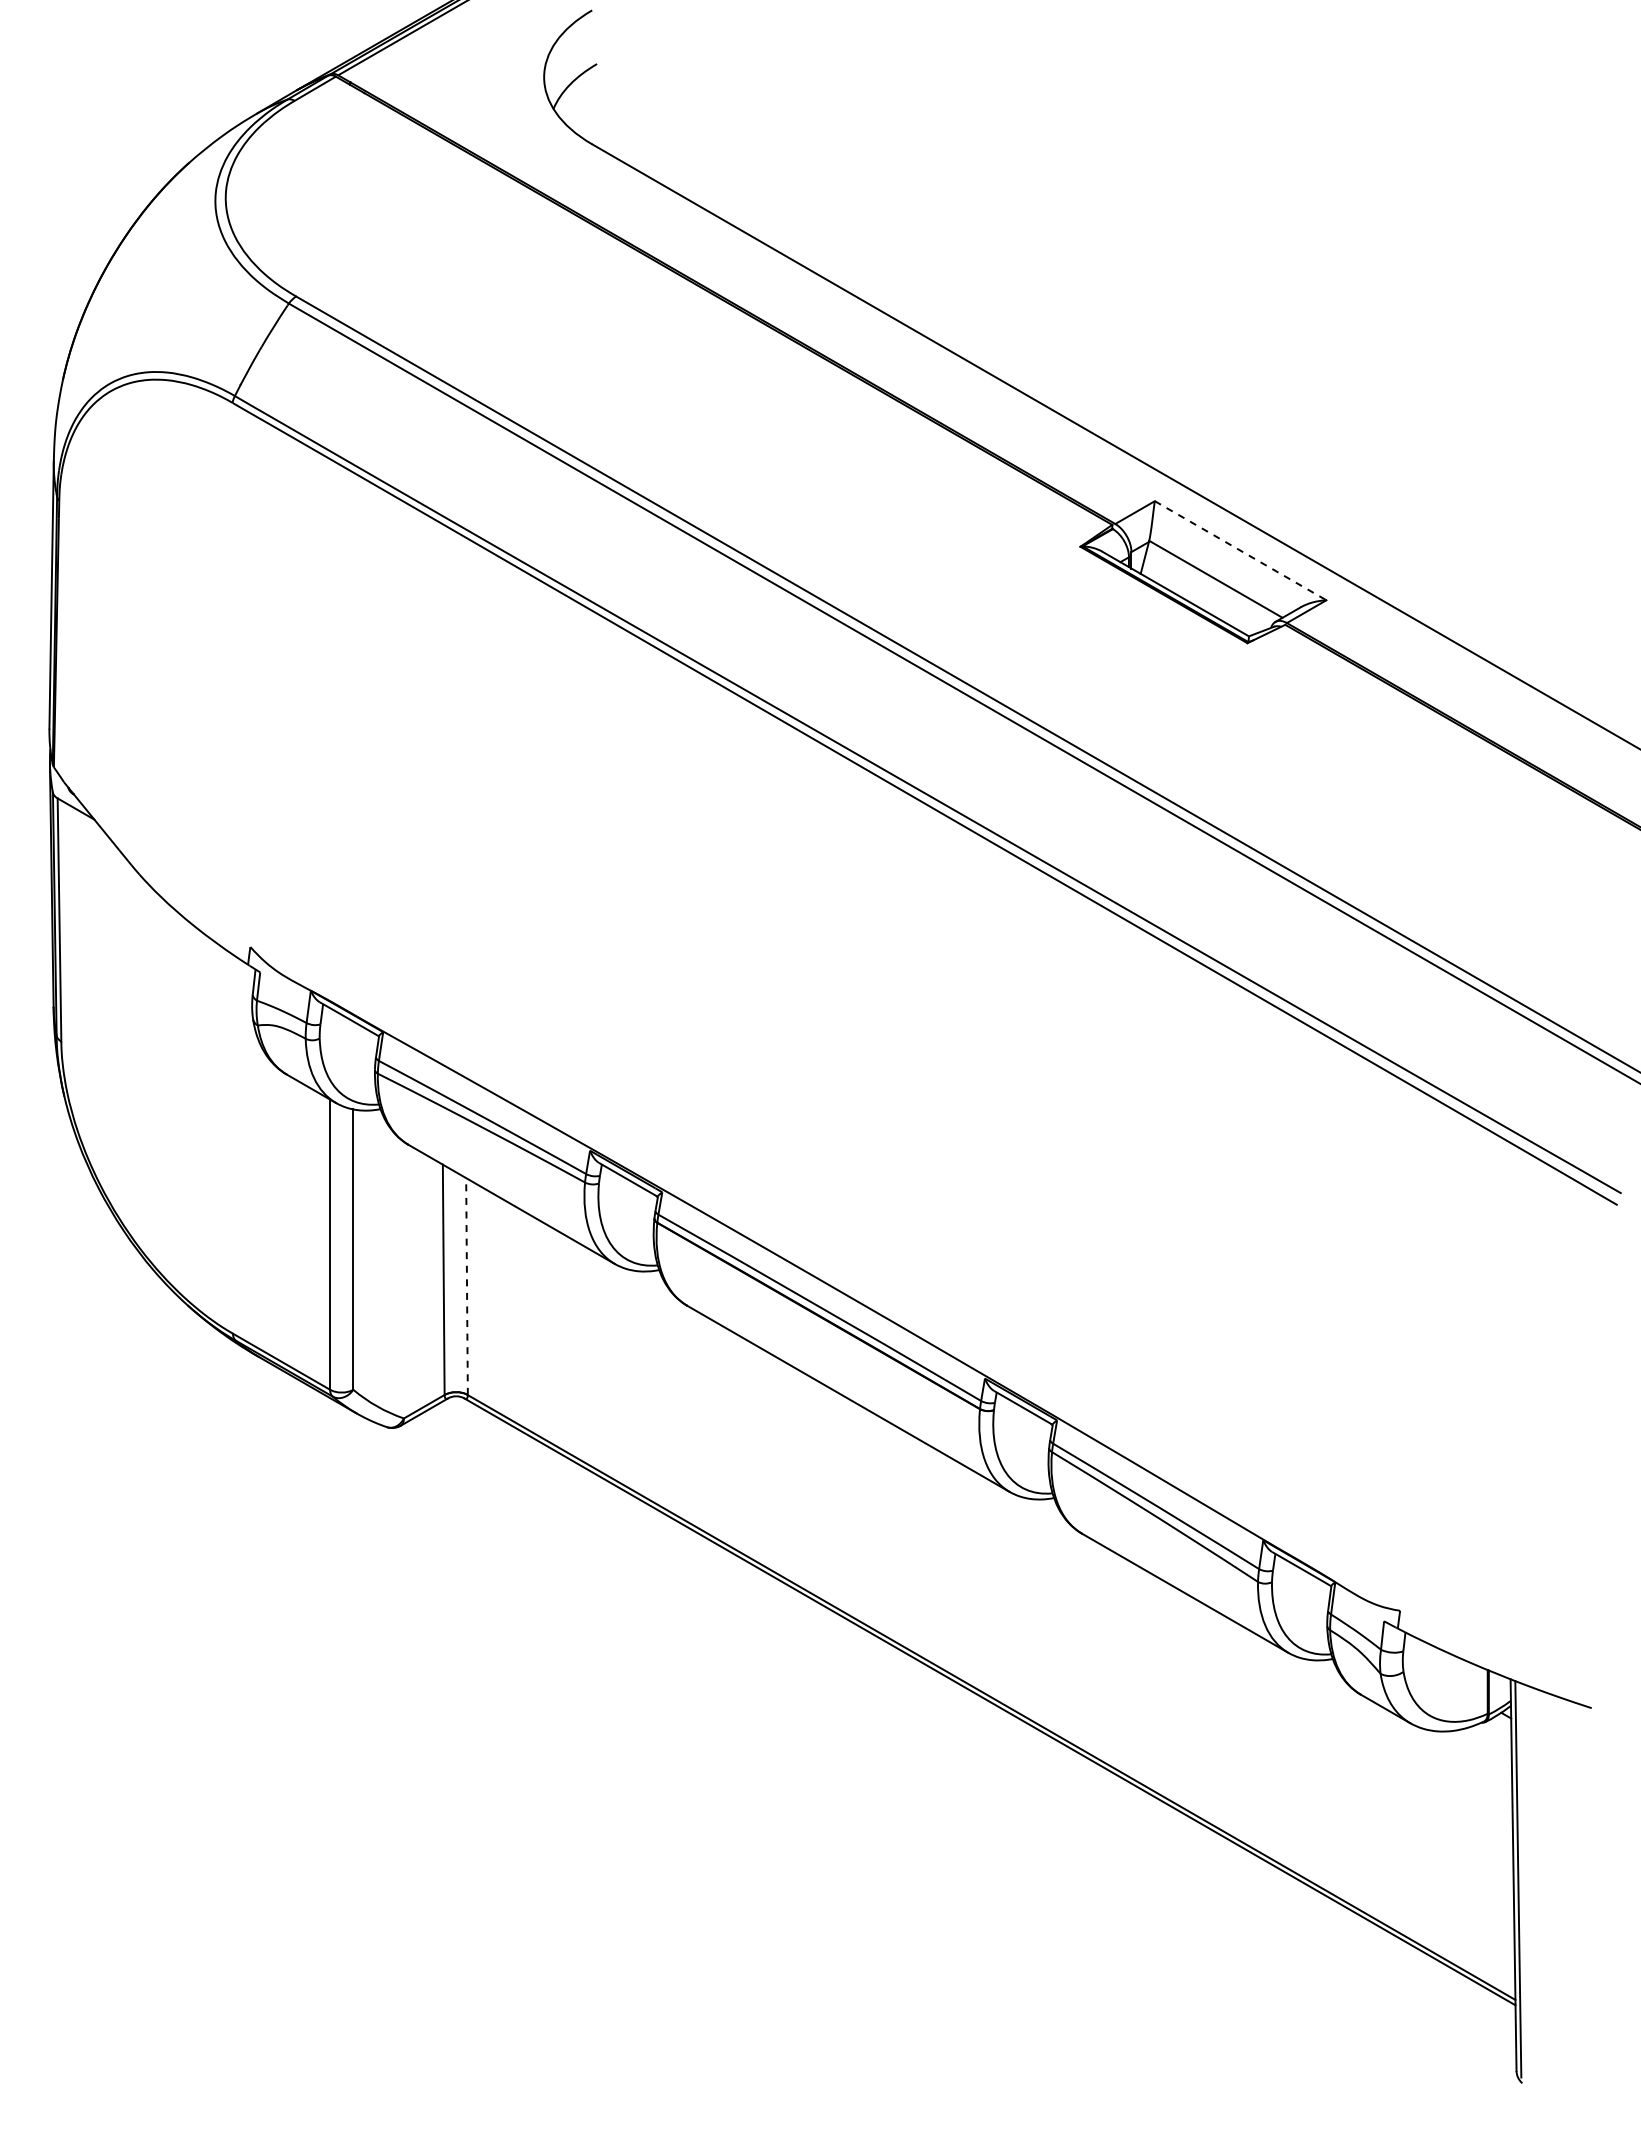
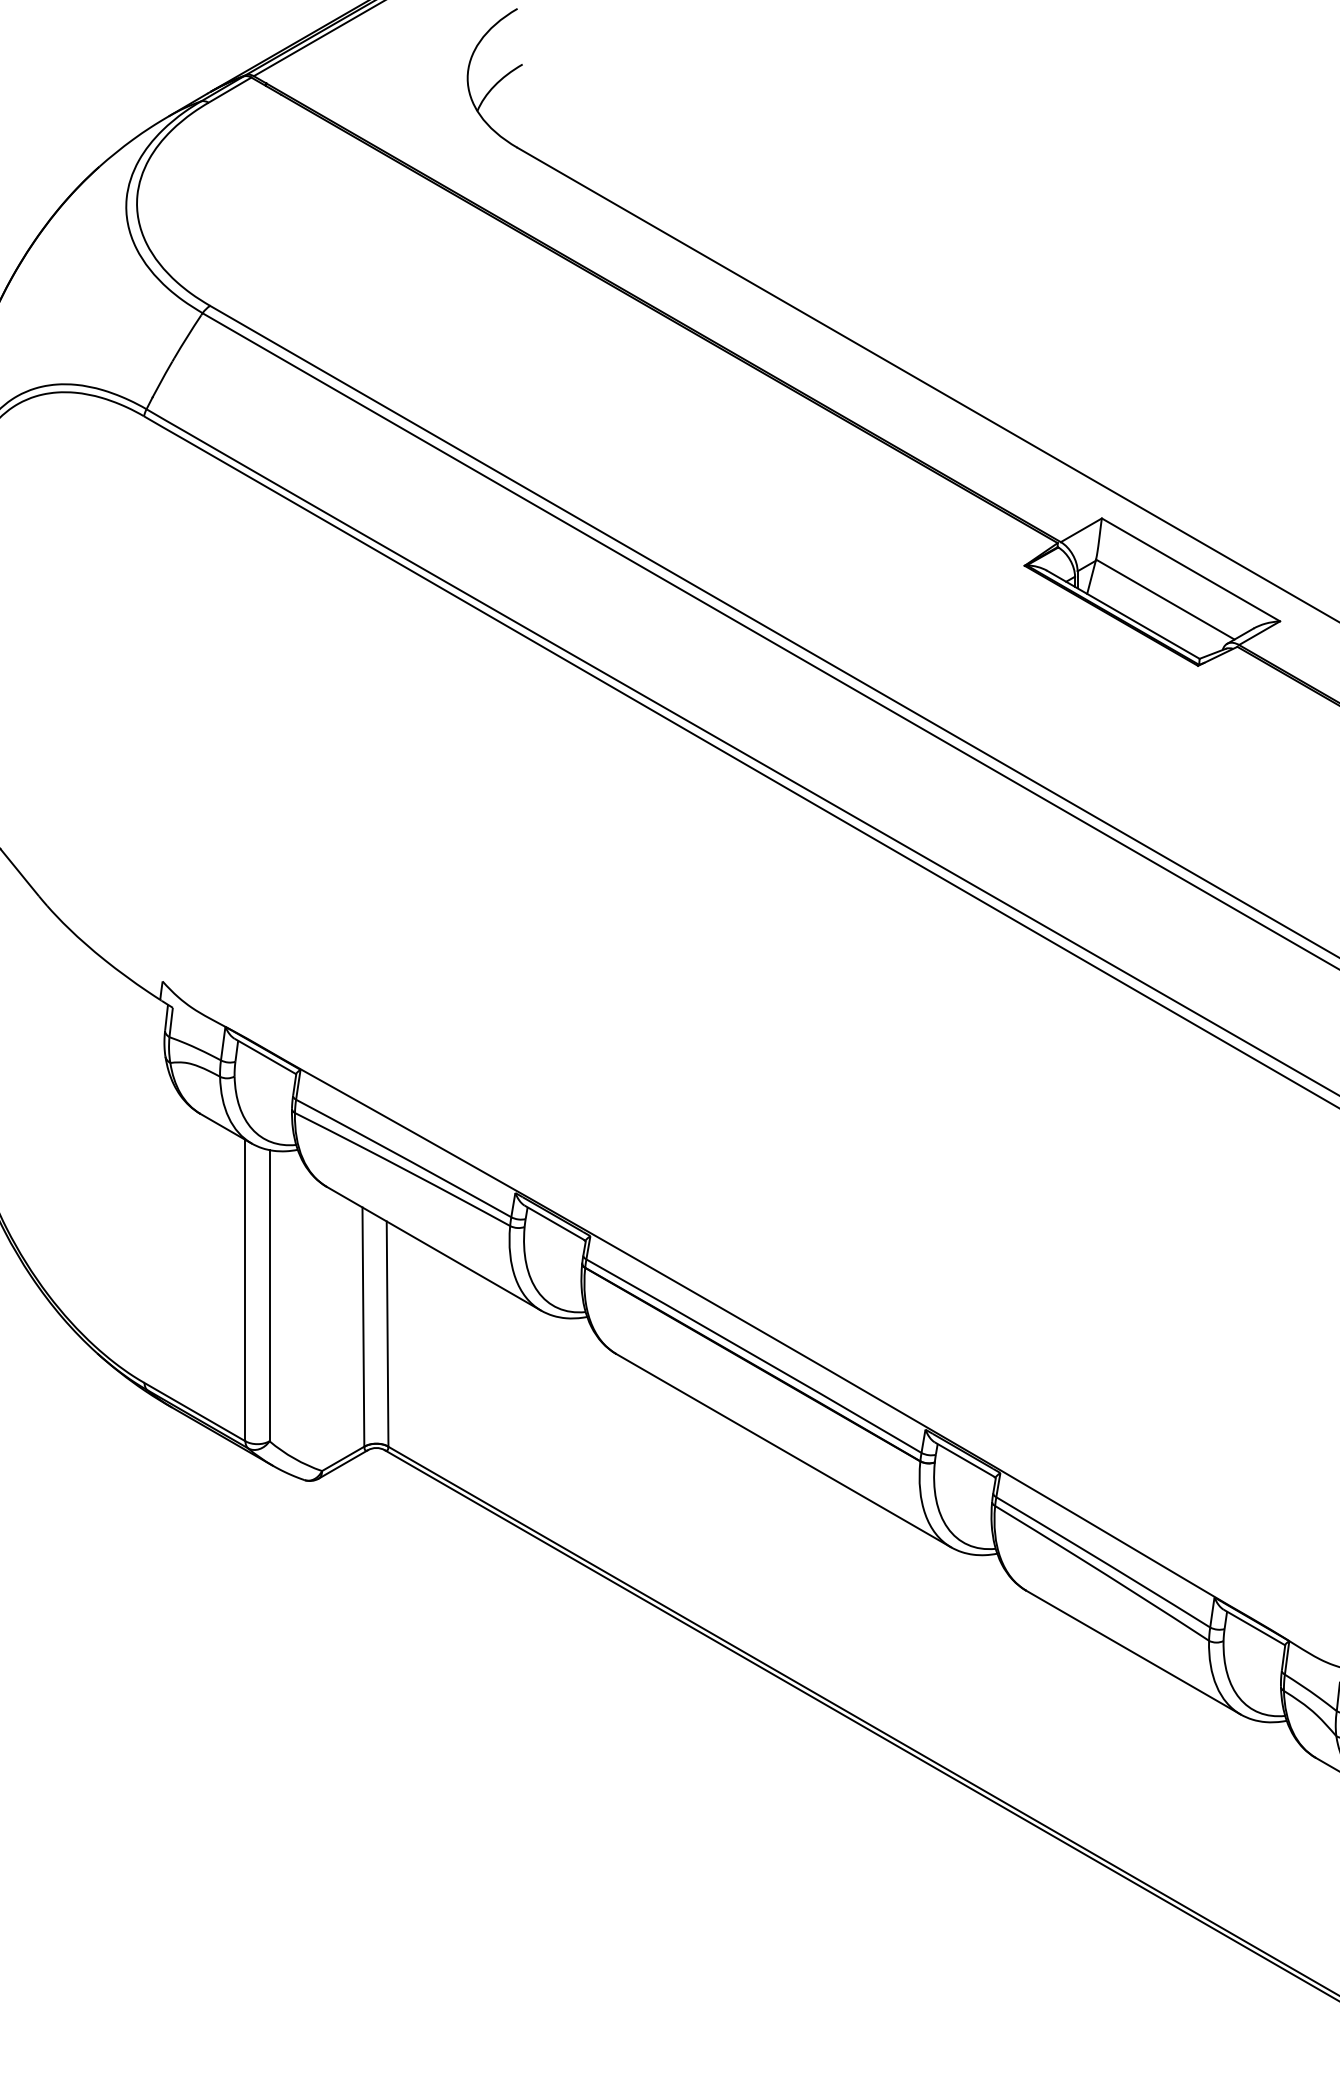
line: (1241, 550) -> (1191, 569), dashed -> solid
line: (467, 1286) -> (388, 1333), dashed -> solid

